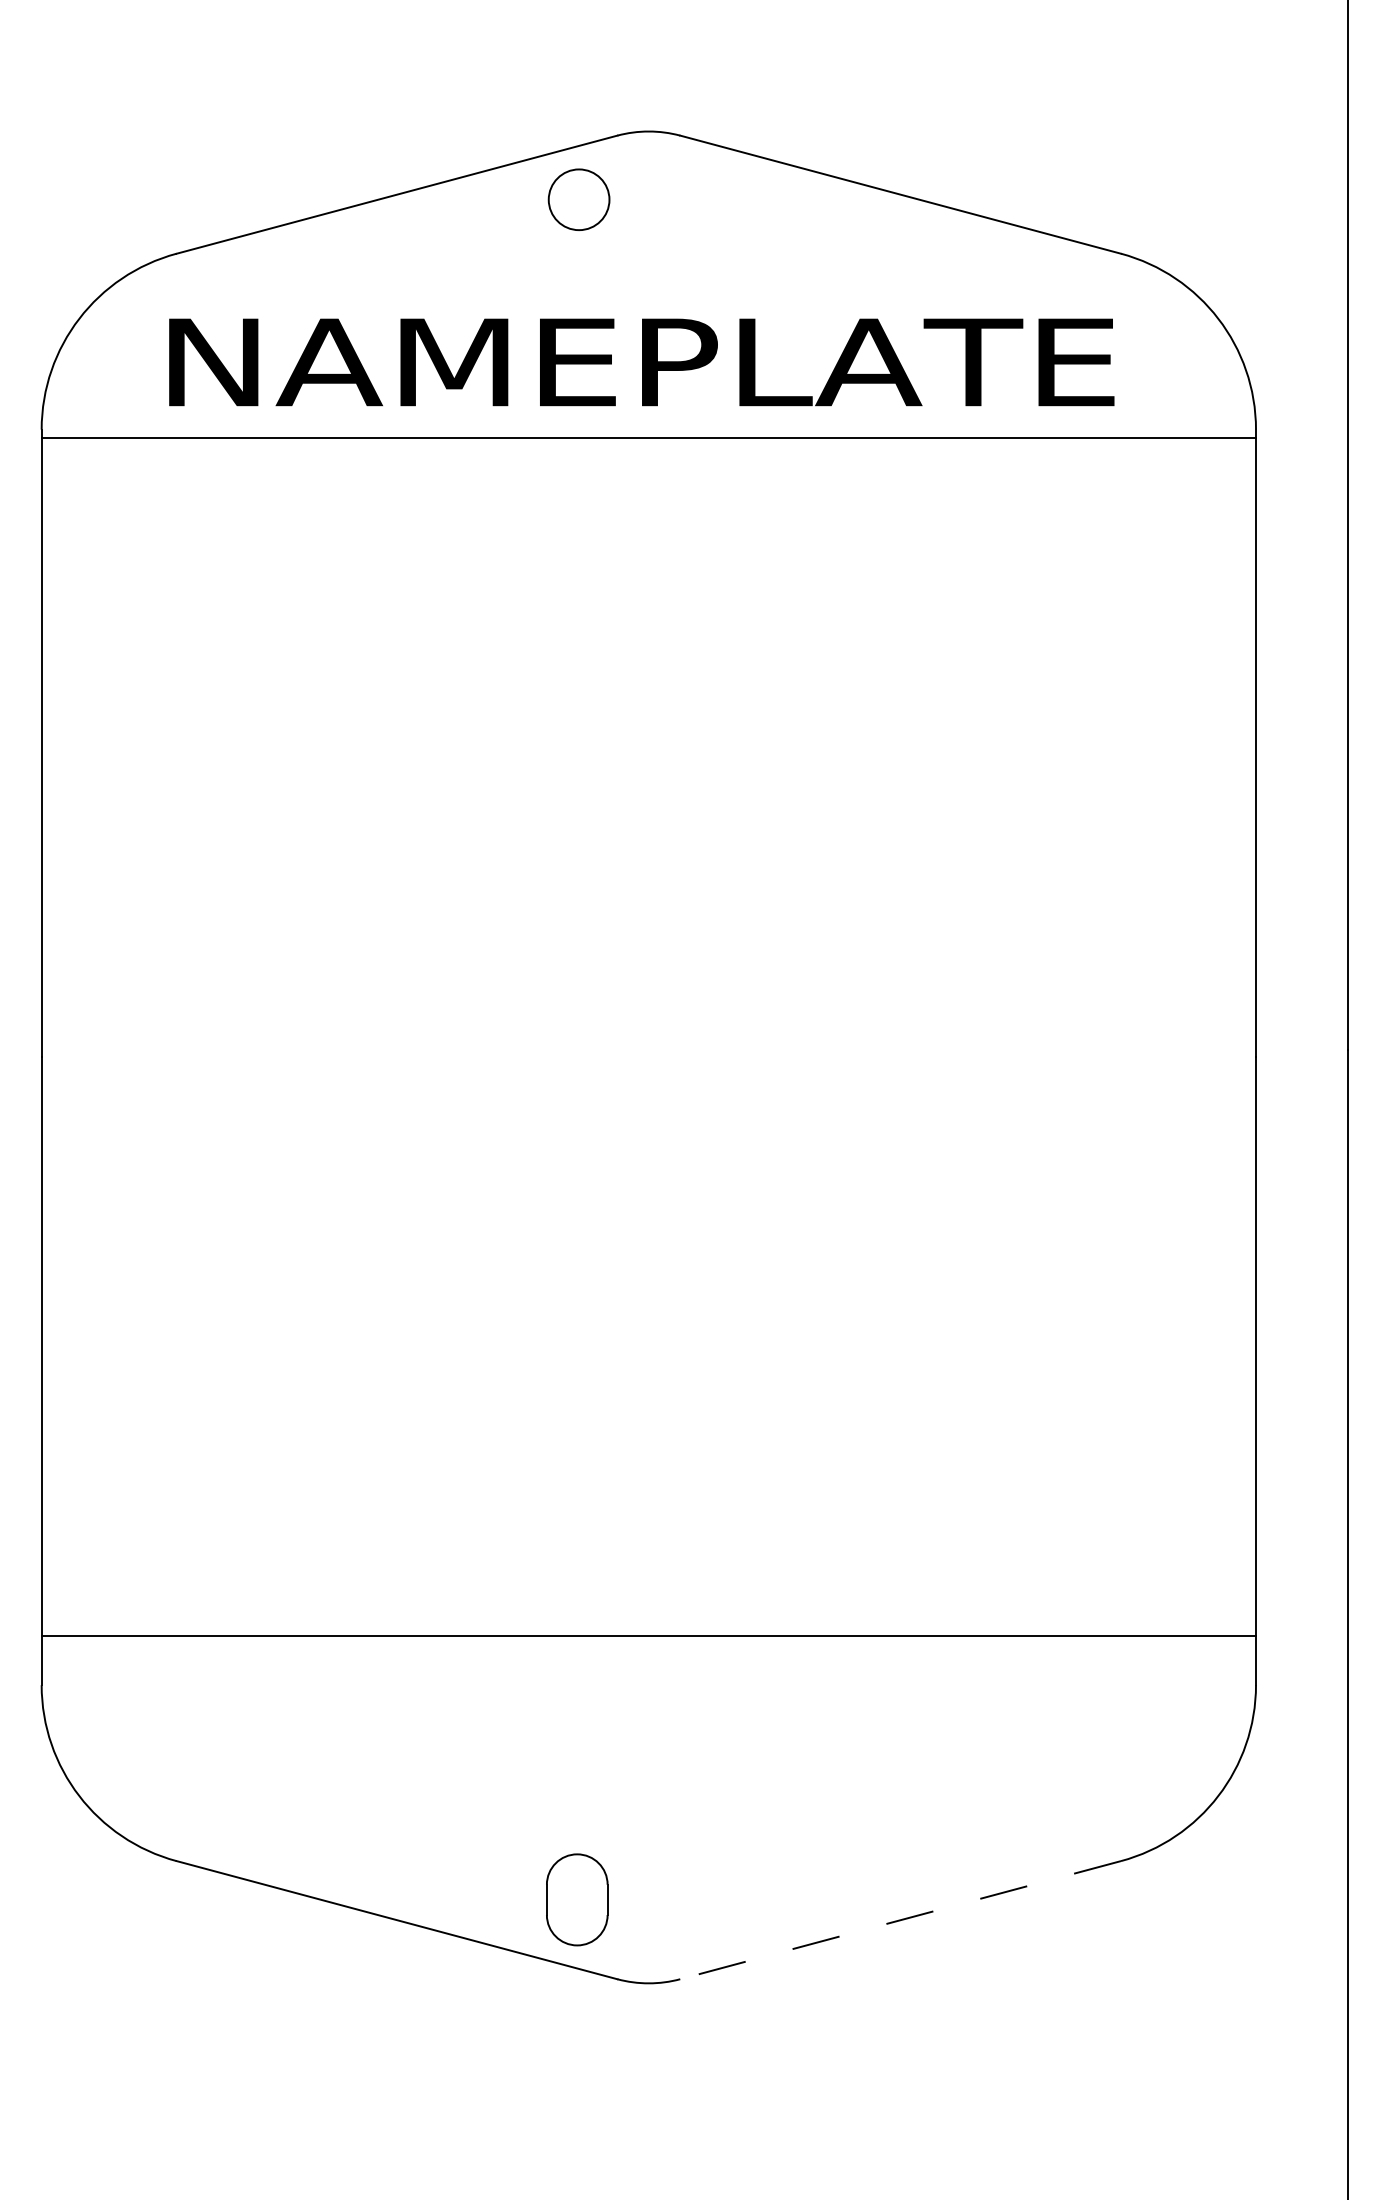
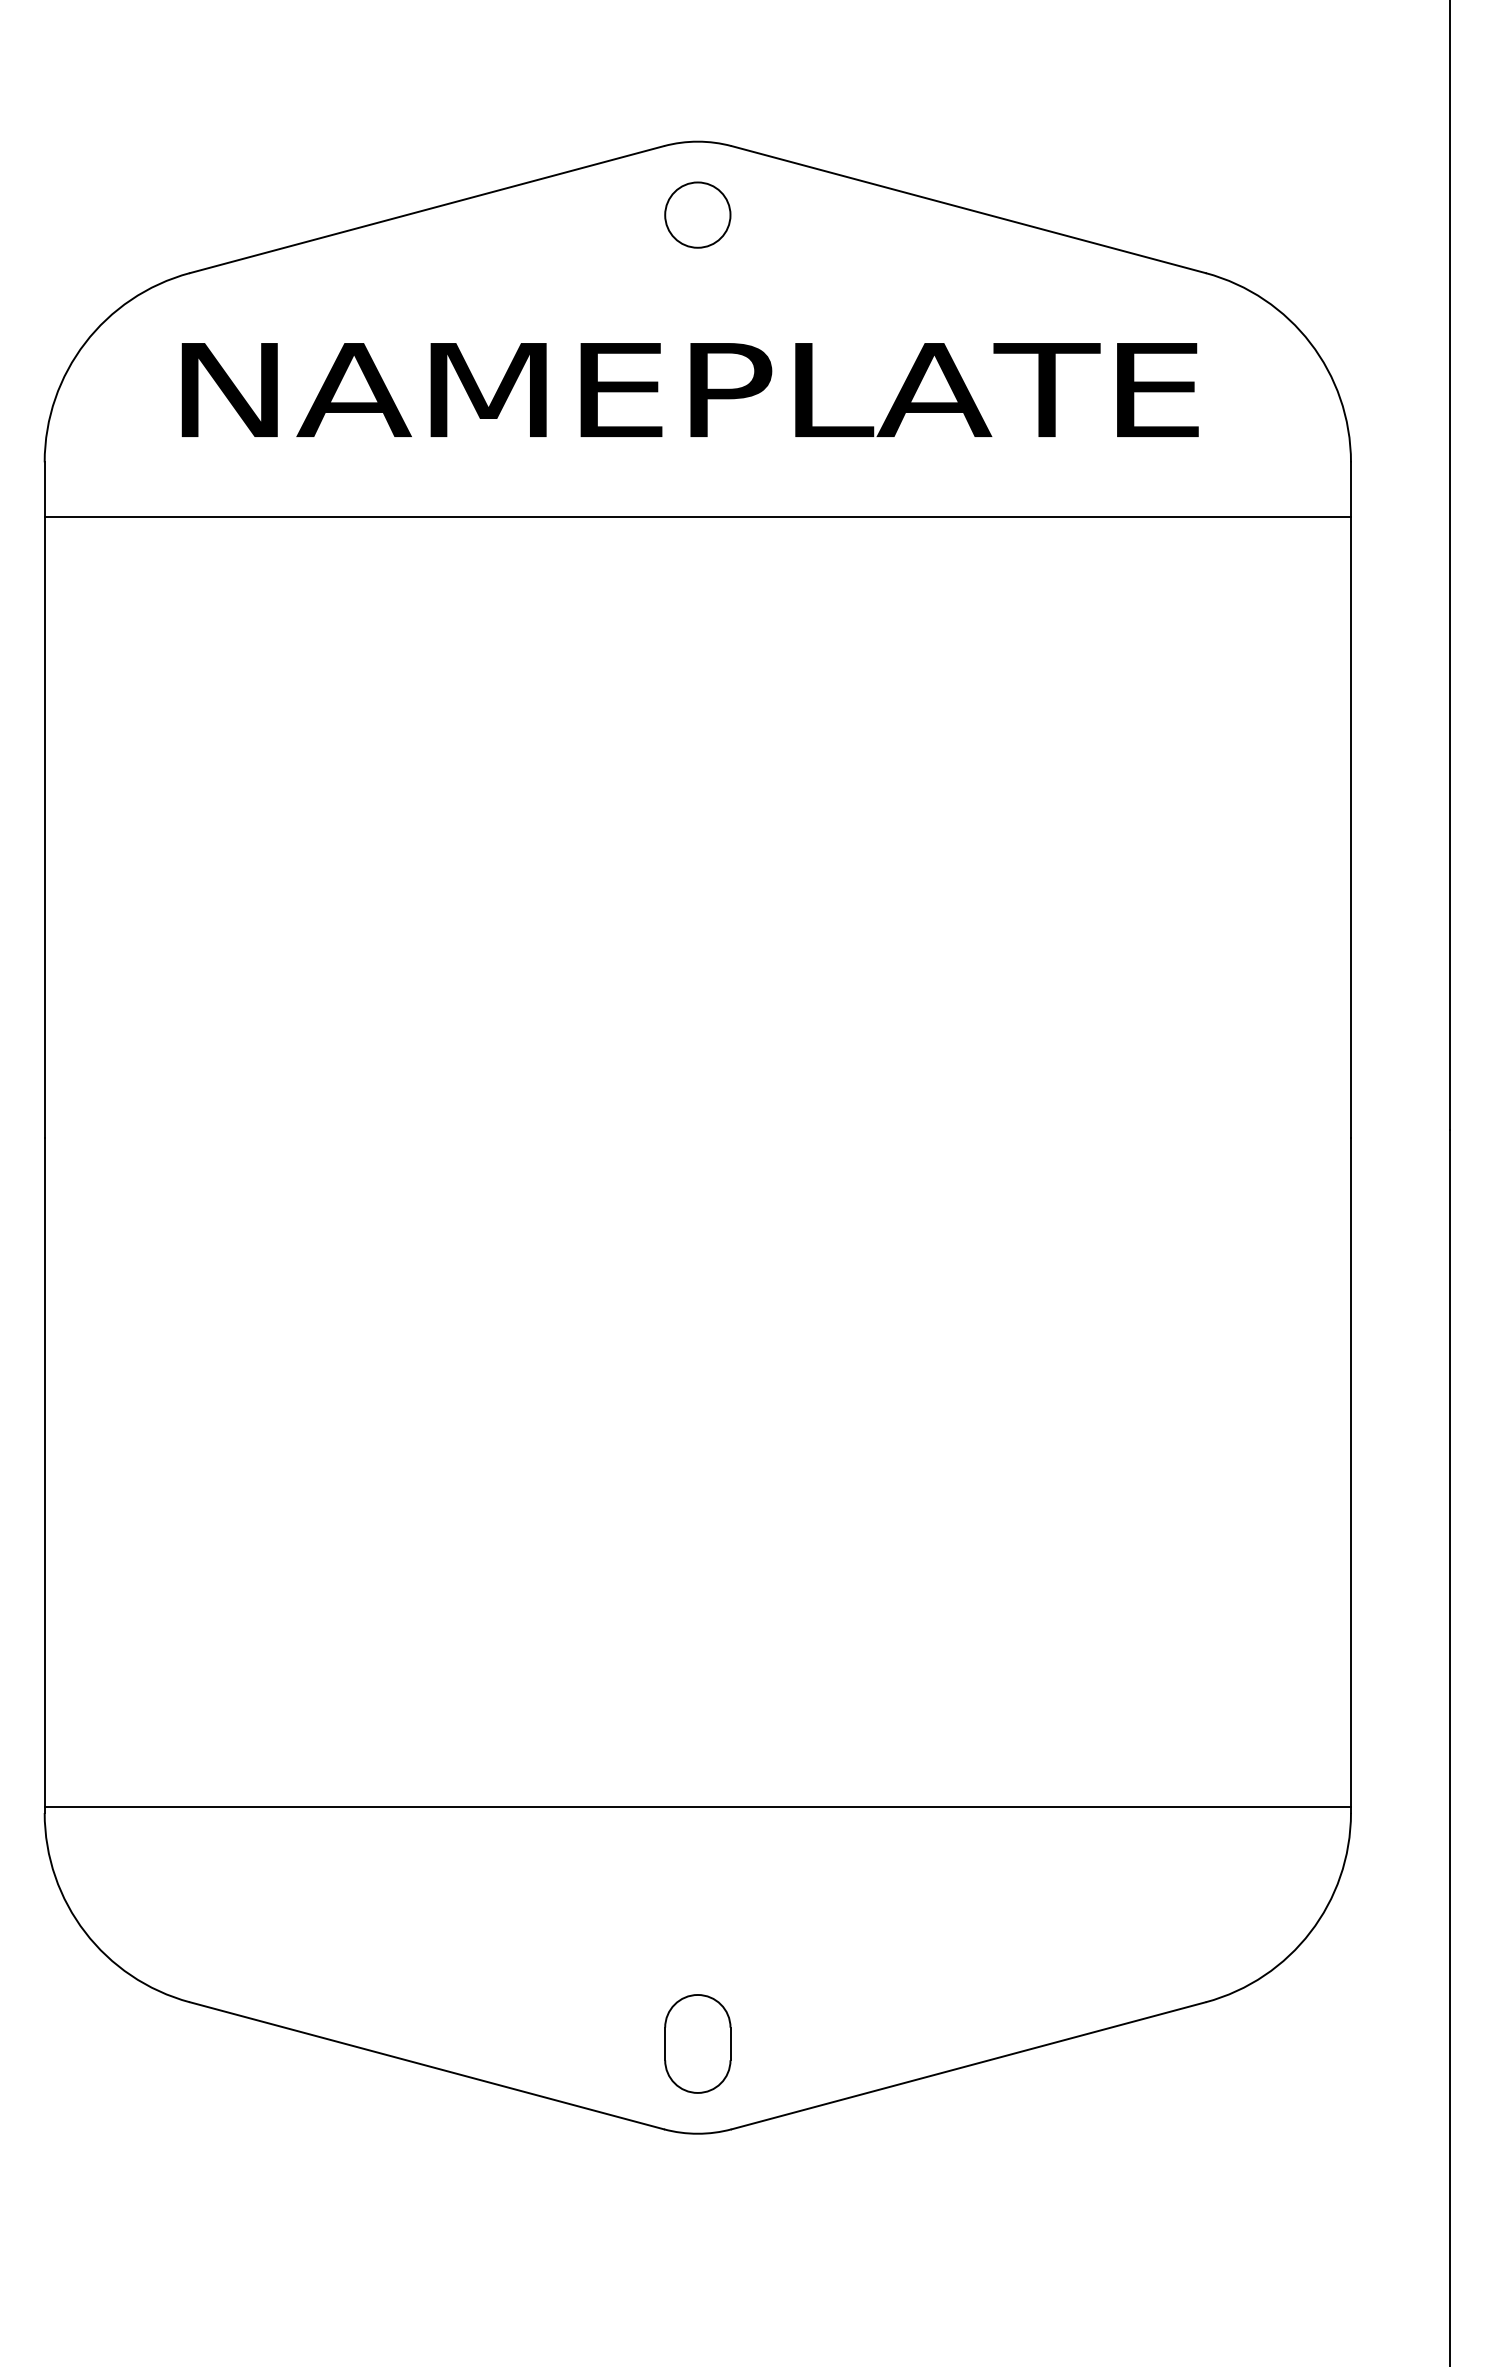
circle: (578, 199) -> (697, 214), moved
line: (648, 438) -> (697, 517), moved
line: (648, 1636) -> (697, 1807), moved
part: (576, 1899) -> (697, 2043), moved
line: (900, 1919) -> (968, 2065), dashed -> solid

